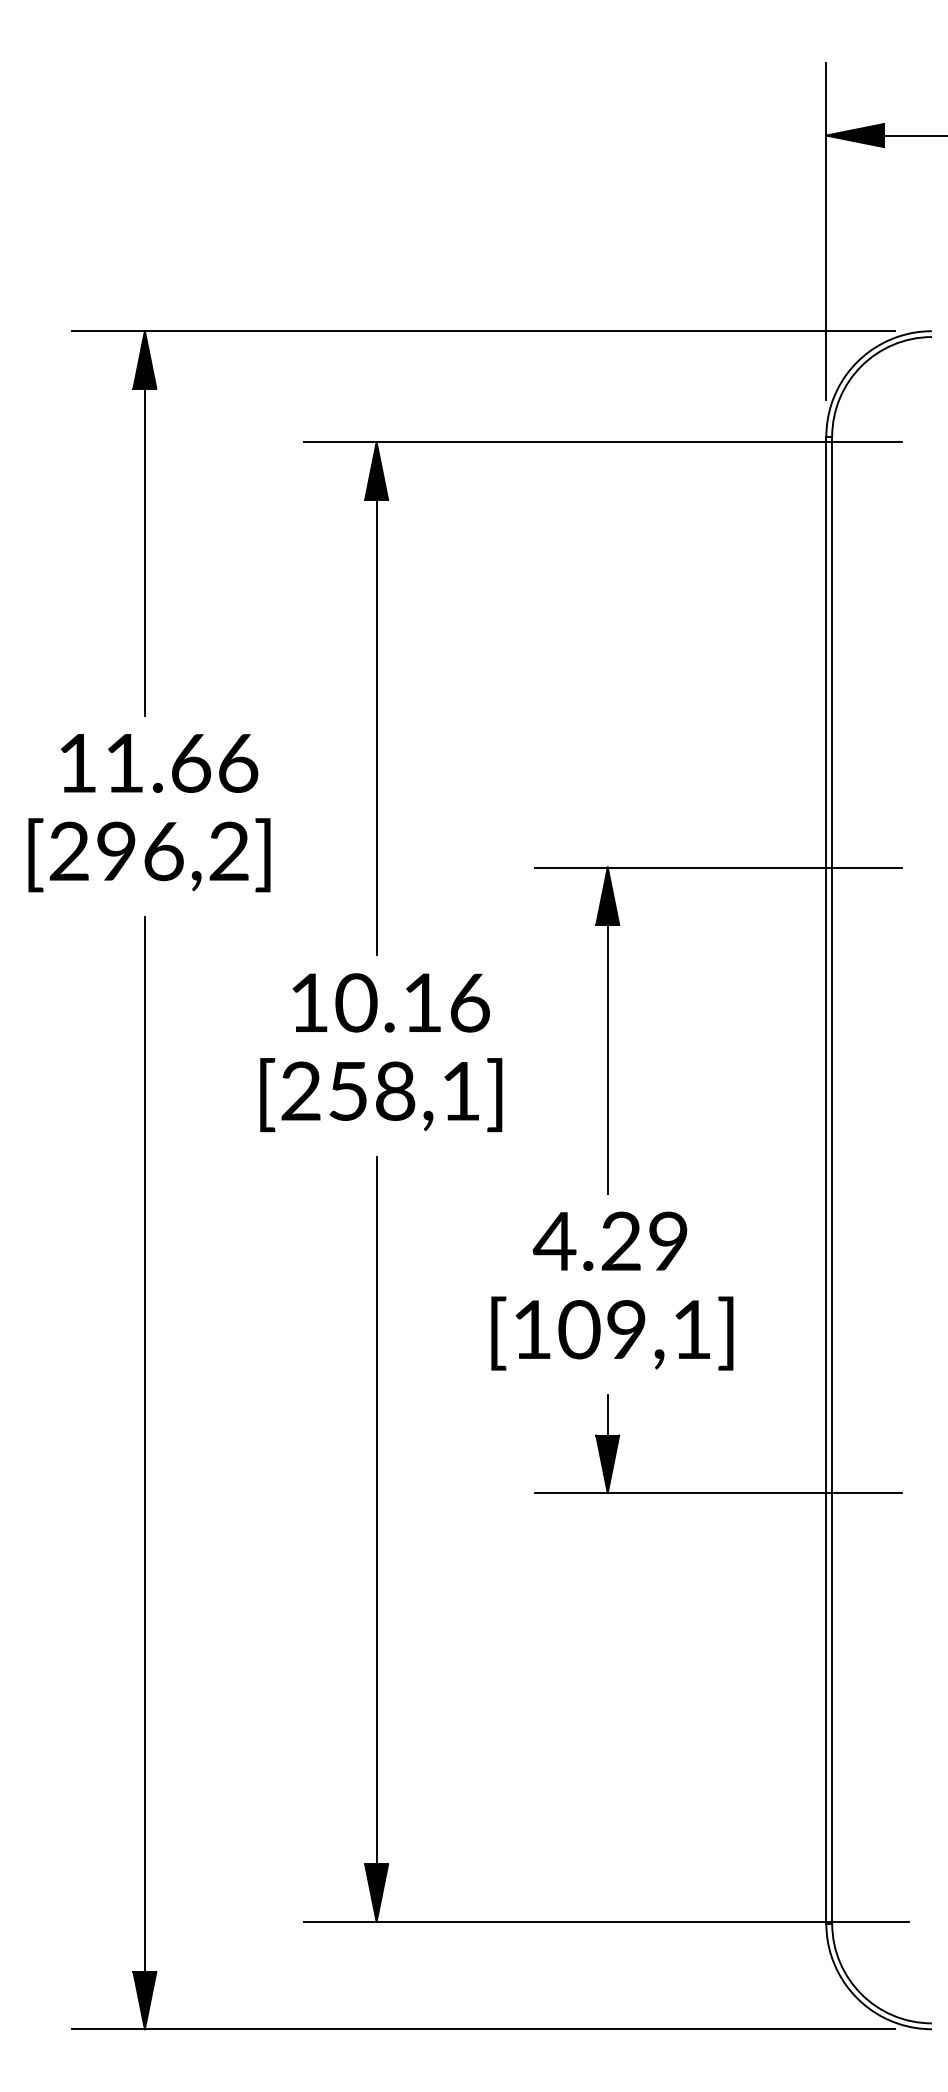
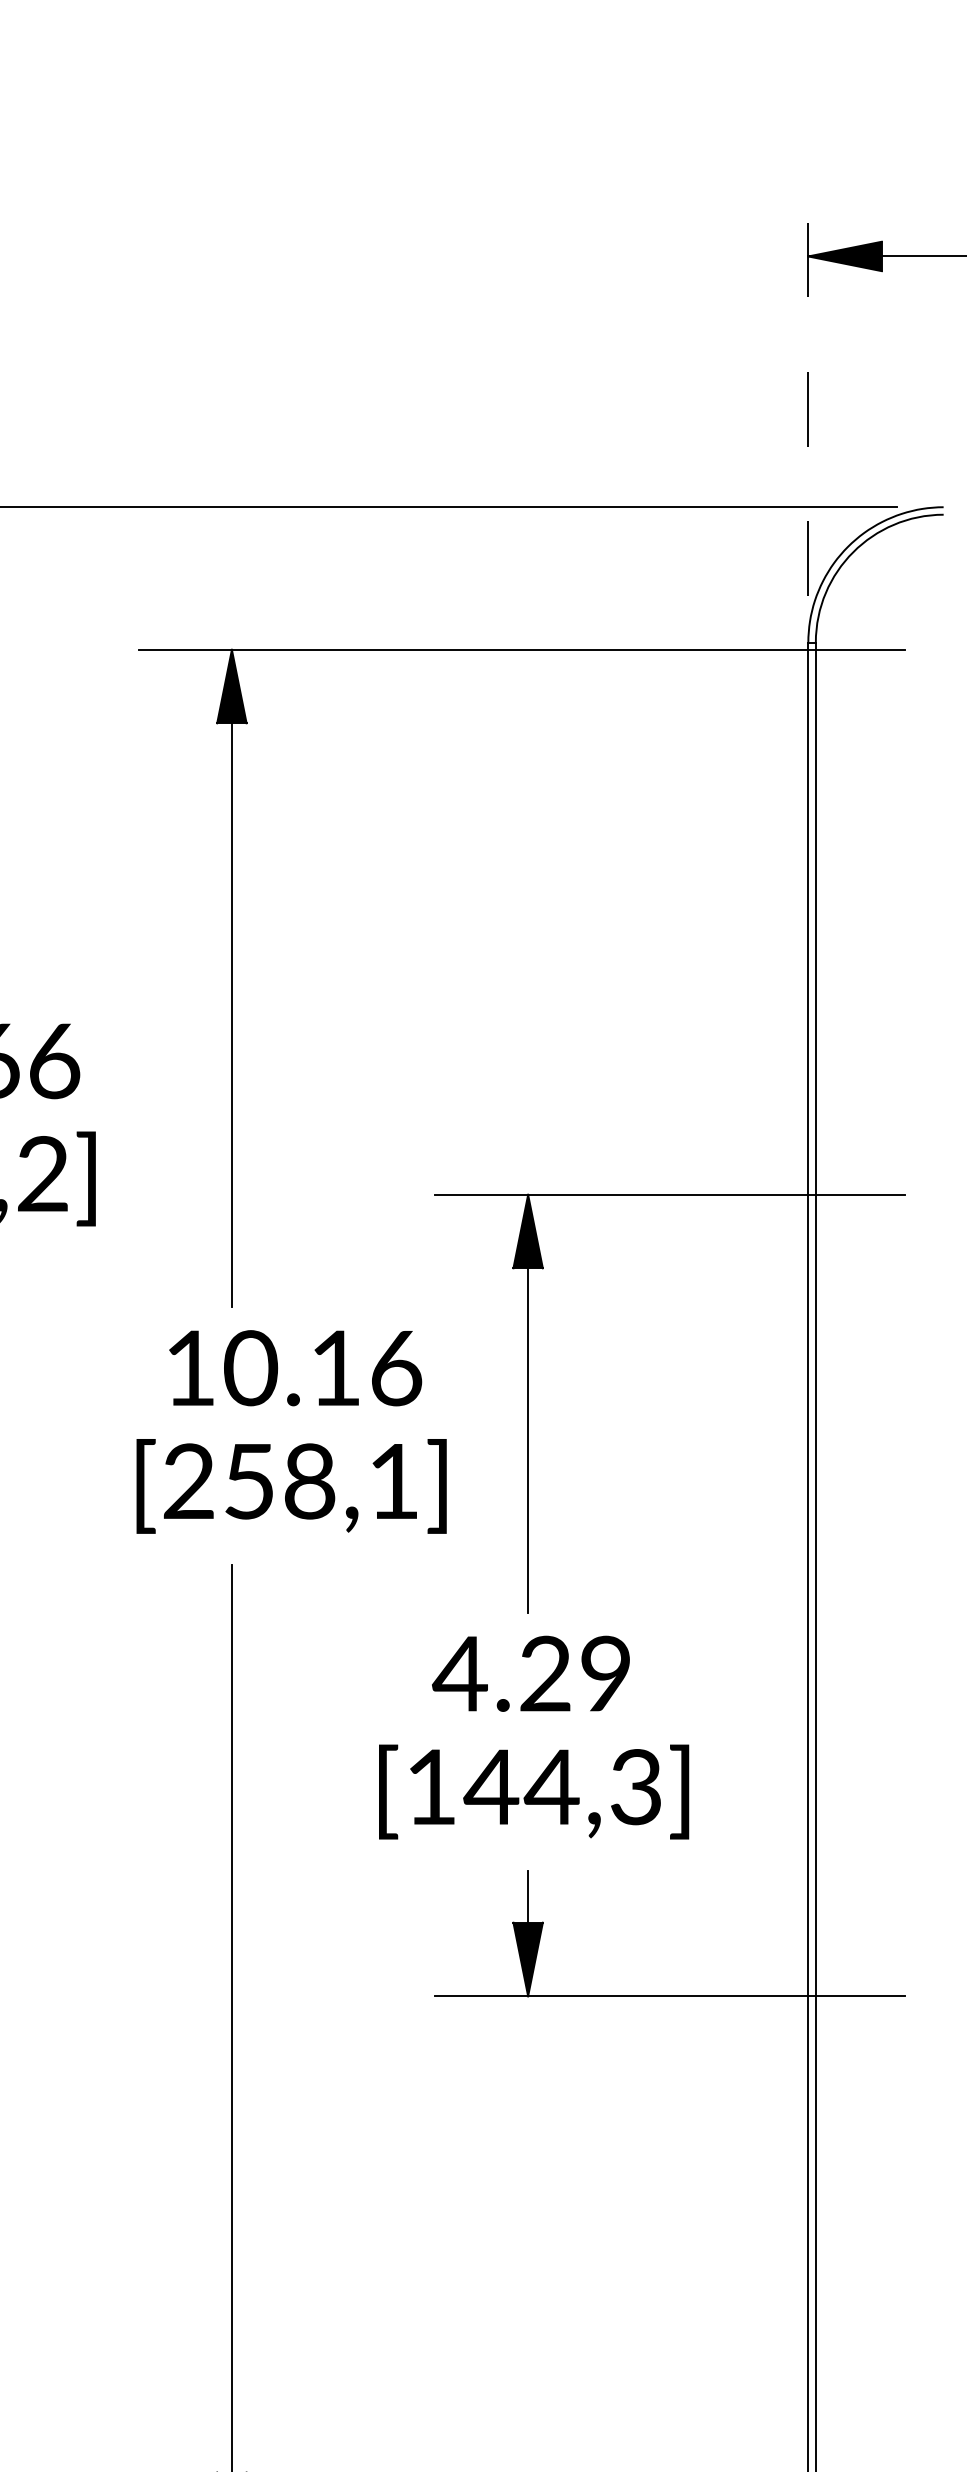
line: (826, 231) -> (808, 379), solid -> dashed
text: (390, 1002) -> (294, 1367), moved
text: (381, 1095) -> (291, 1486), moved
text: (634, 1329) -> (562, 1786), [109,1] -> [144,3]

